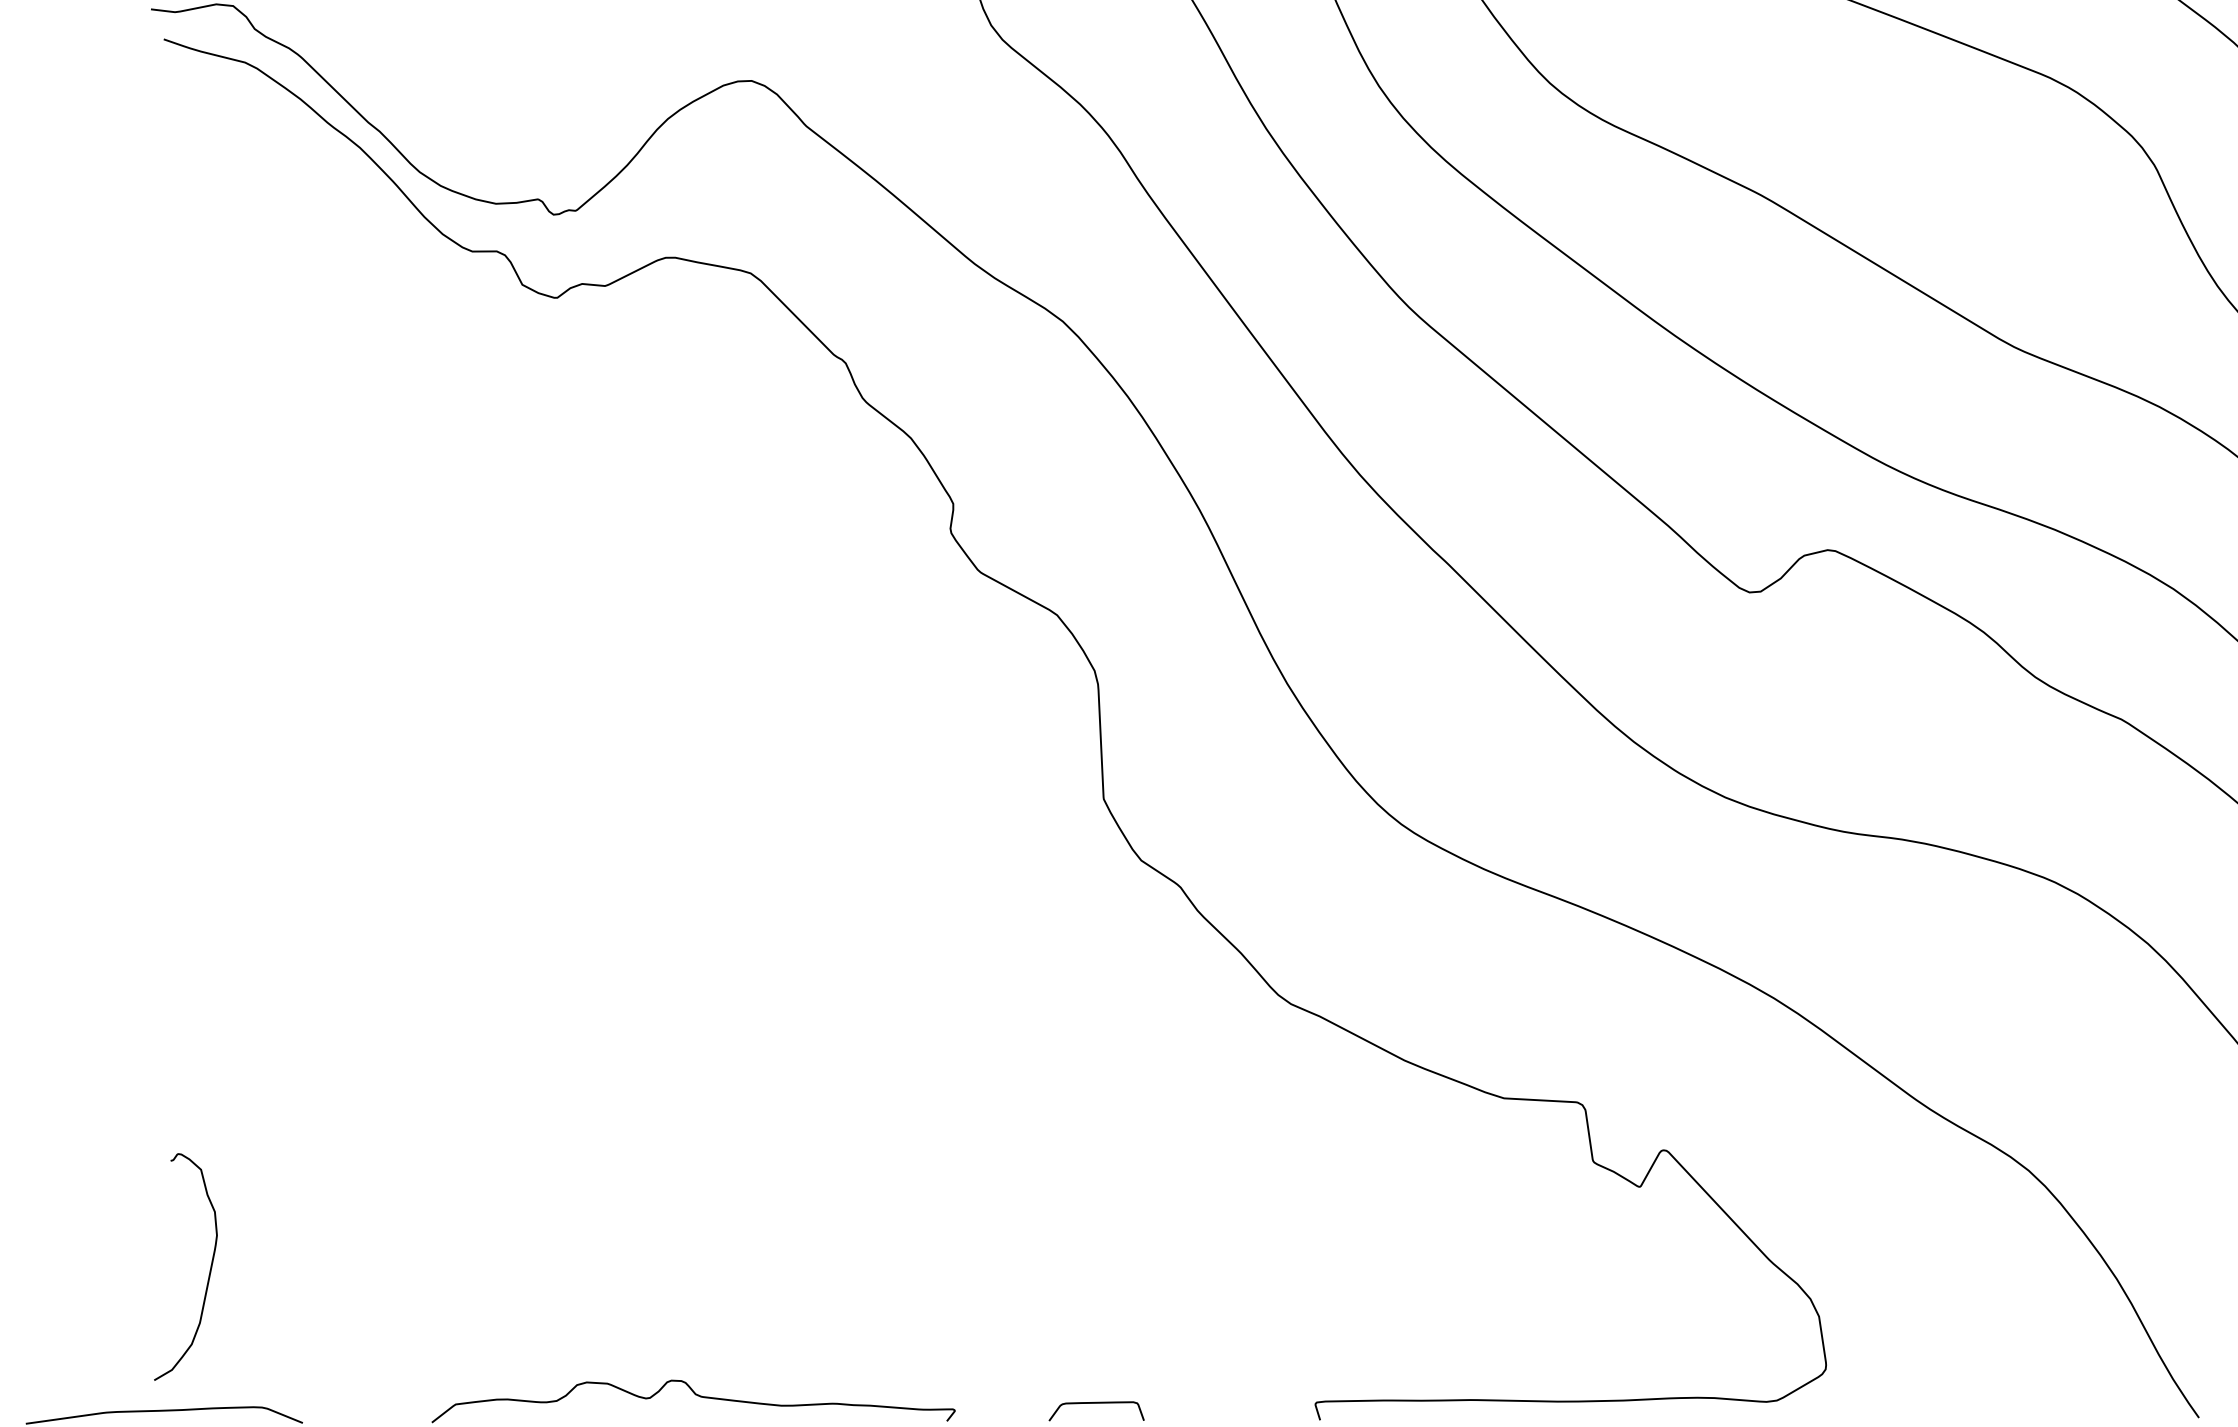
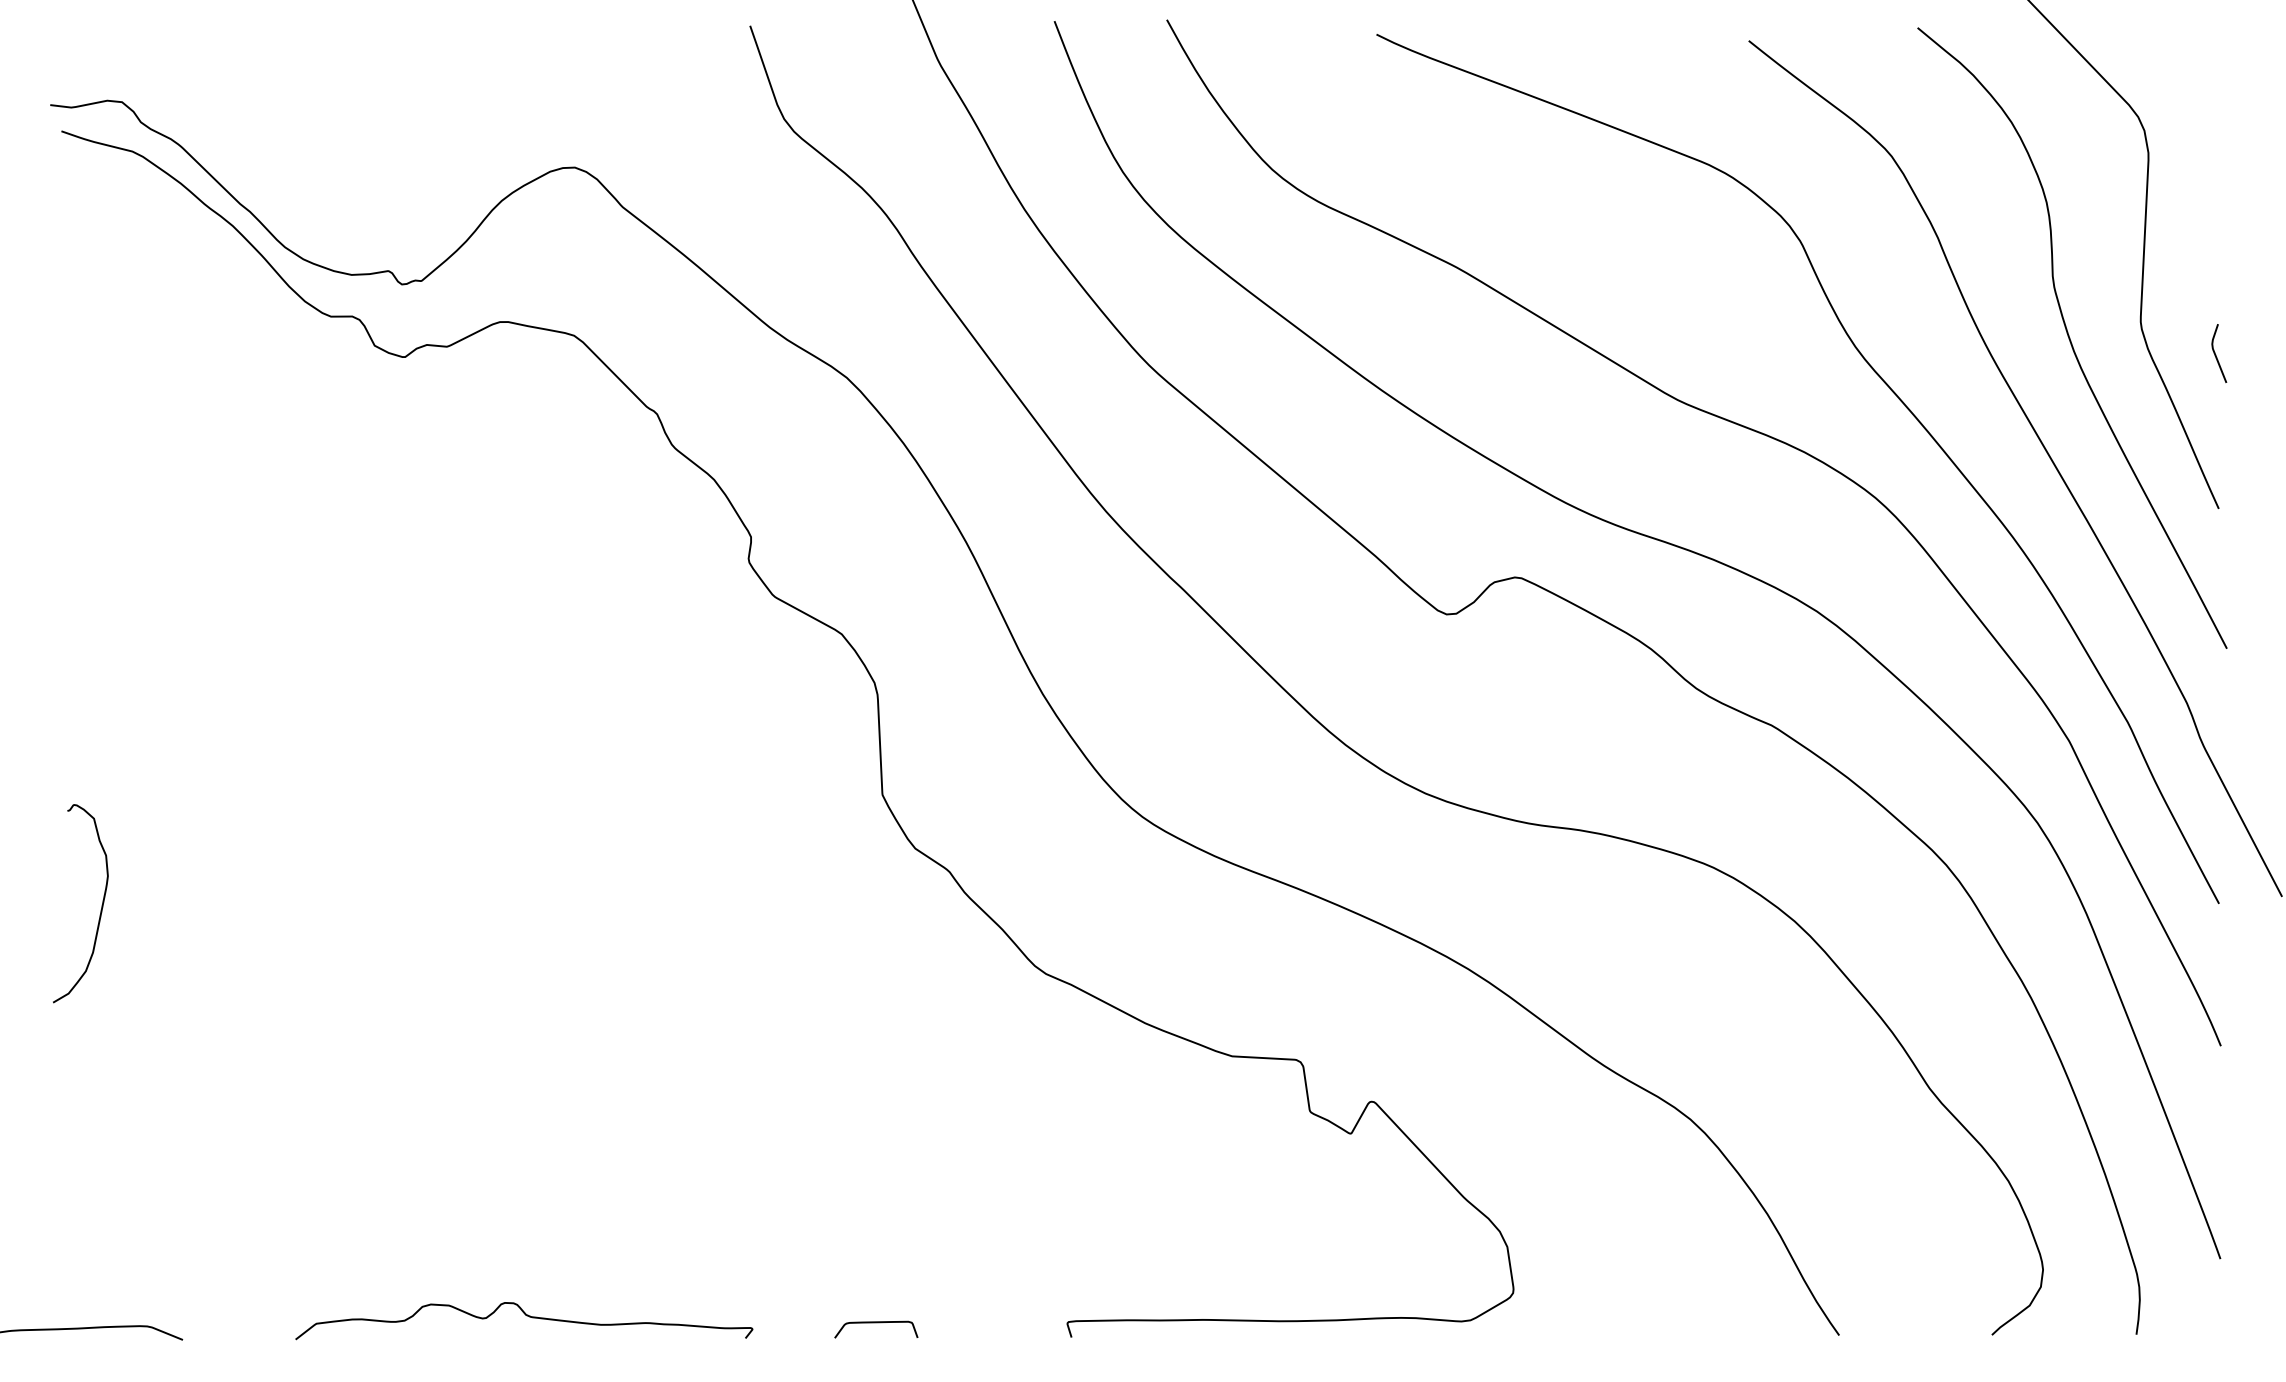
curve: (209, 1269) -> (101, 905), moved

